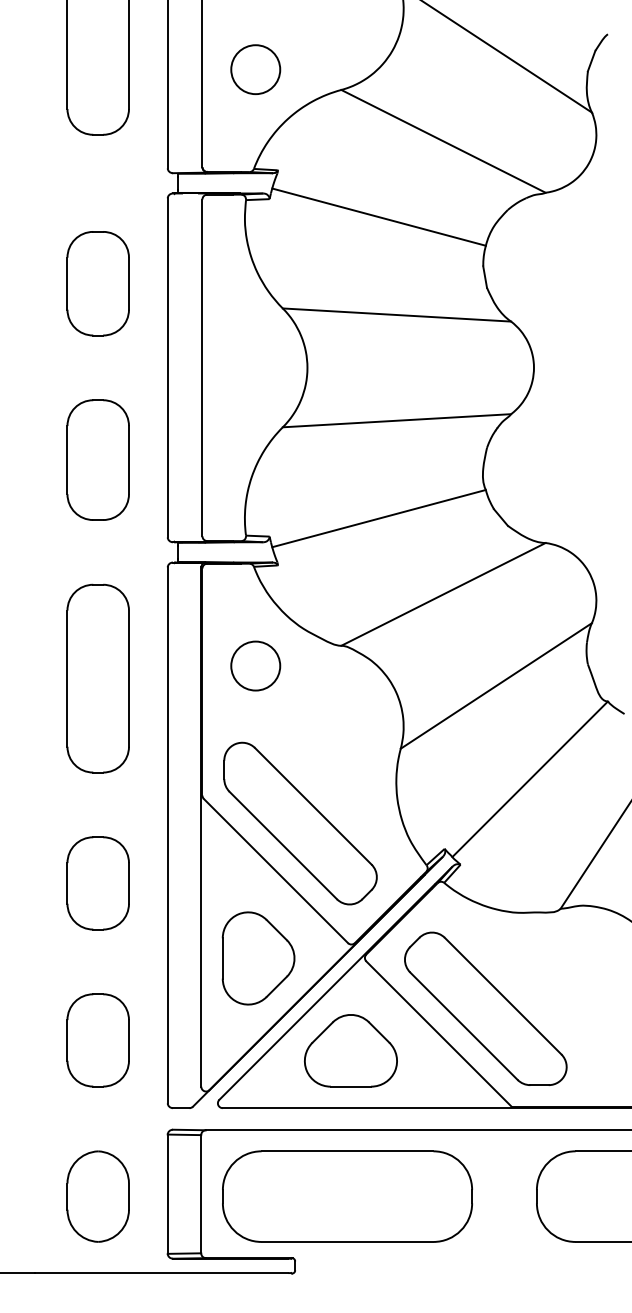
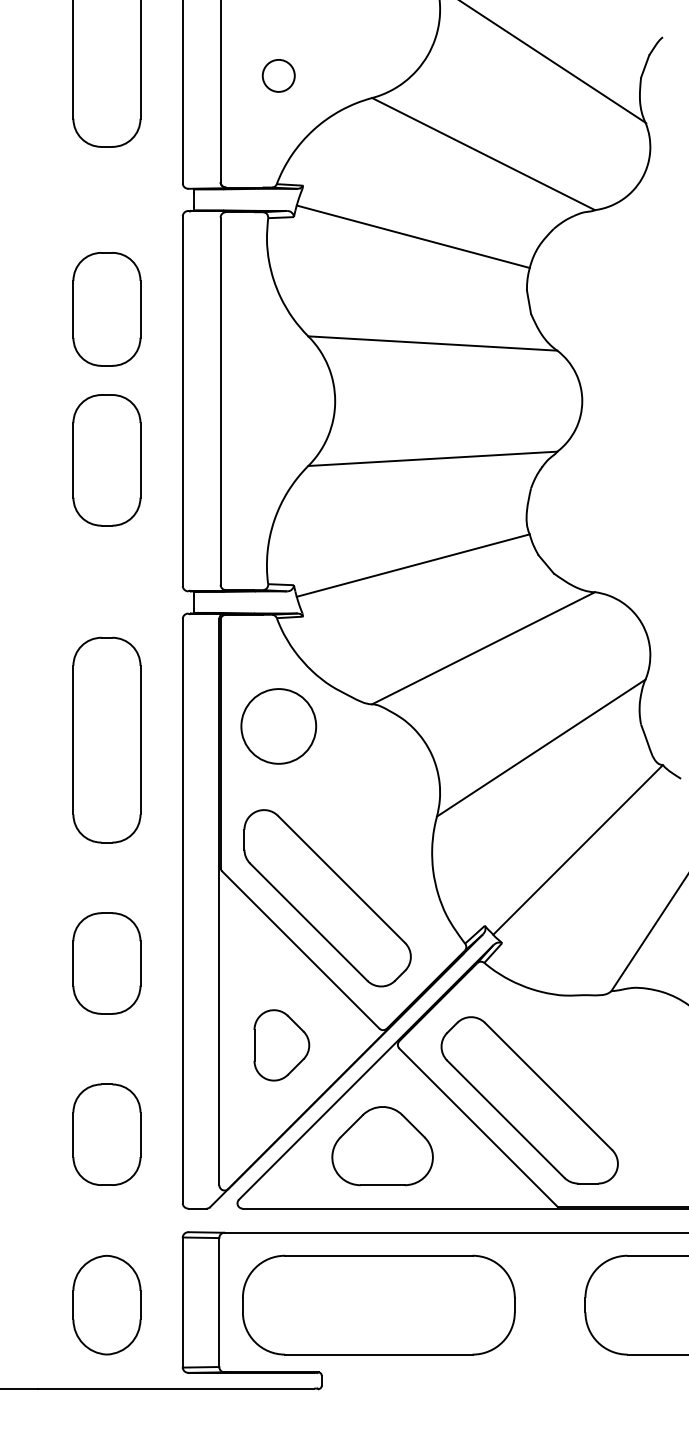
circle: (255, 69) -> (278, 75), size x0.6
part: (97, 459) -> (106, 459), moved
circle: (255, 665) -> (278, 725), size x1.4
part: (258, 958) -> (281, 1045), size x0.7

